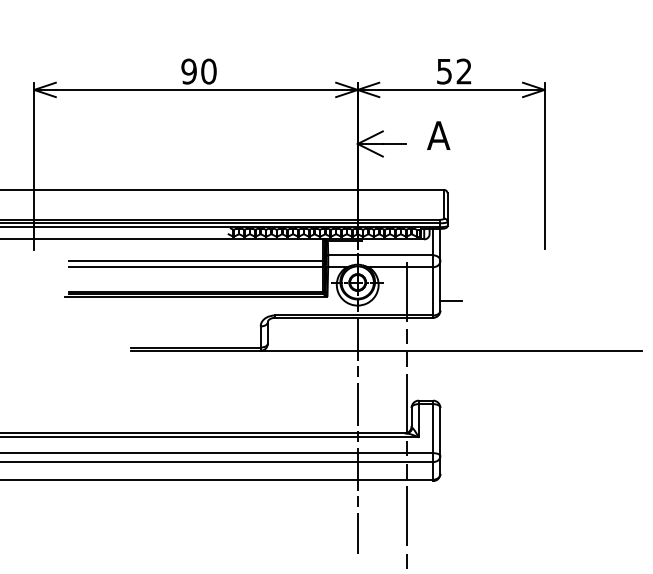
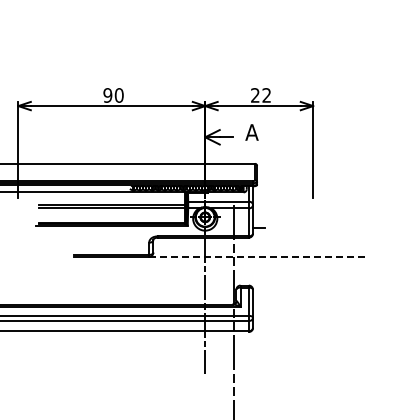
text: (444, 71) -> (255, 95), 52 -> 22
line: (451, 350) -> (259, 256), solid -> dashed

